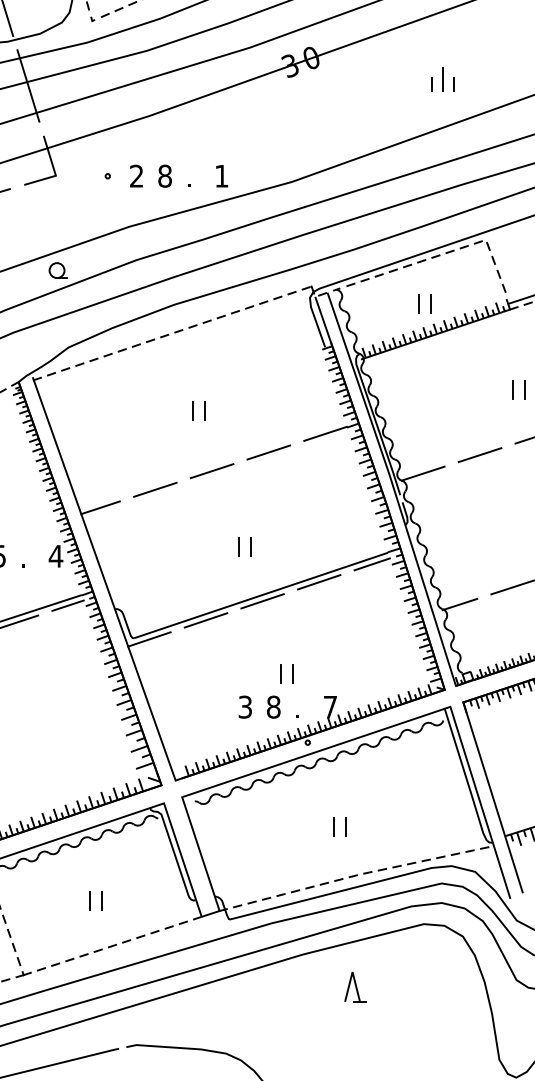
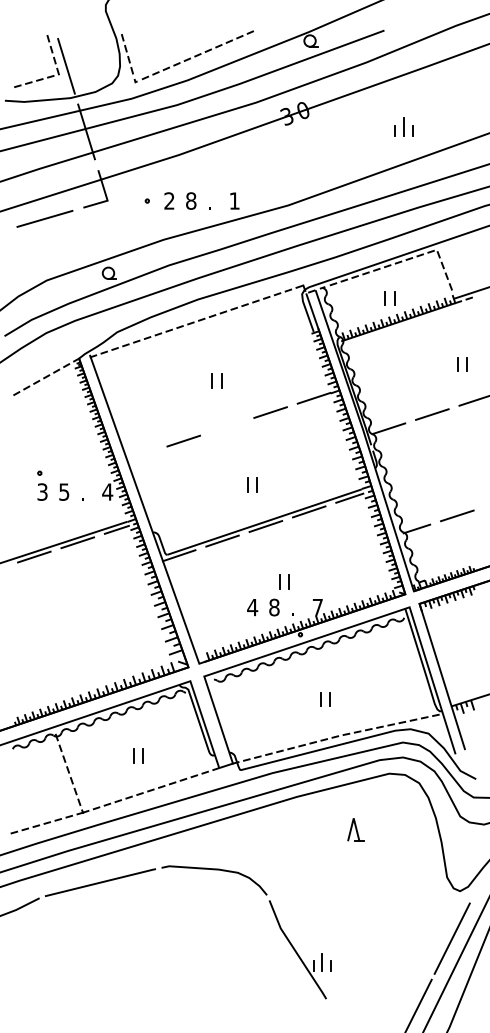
line: (211, 470) -> (226, 426), removed
line: (100, 507) -> (141, 454), removed
text: (245, 707) -> (252, 607), 3 -> 4
part: (354, 986) -> (355, 829), moved

